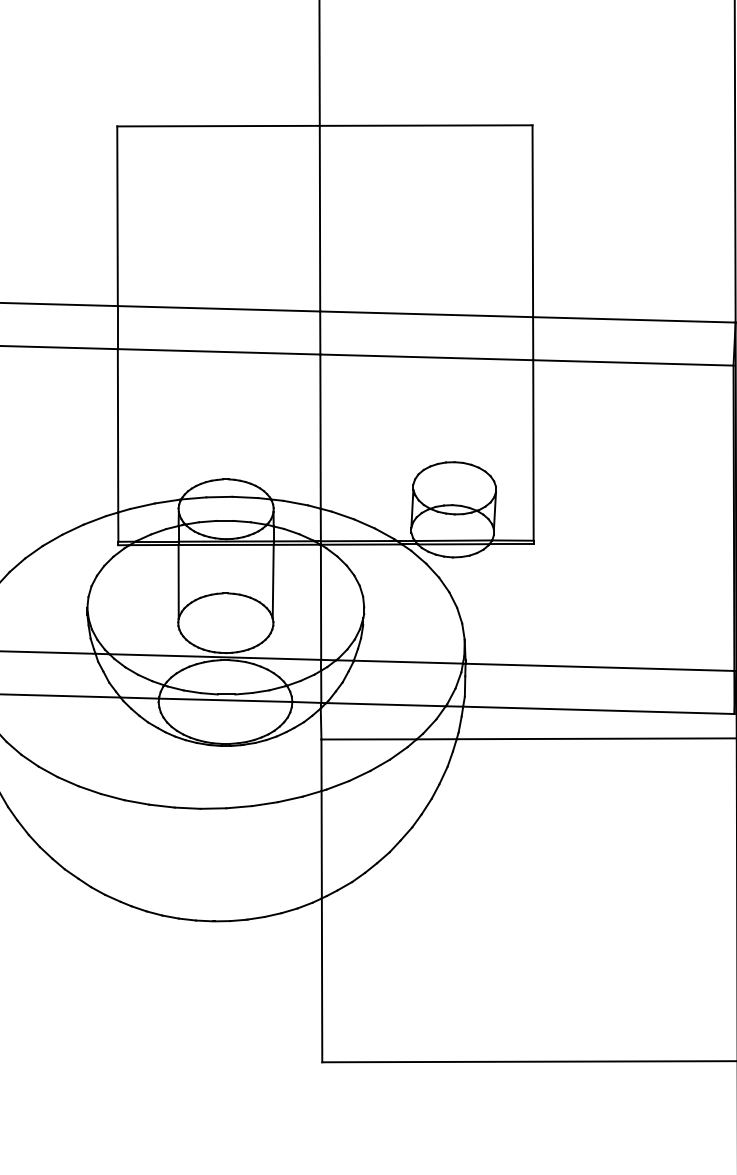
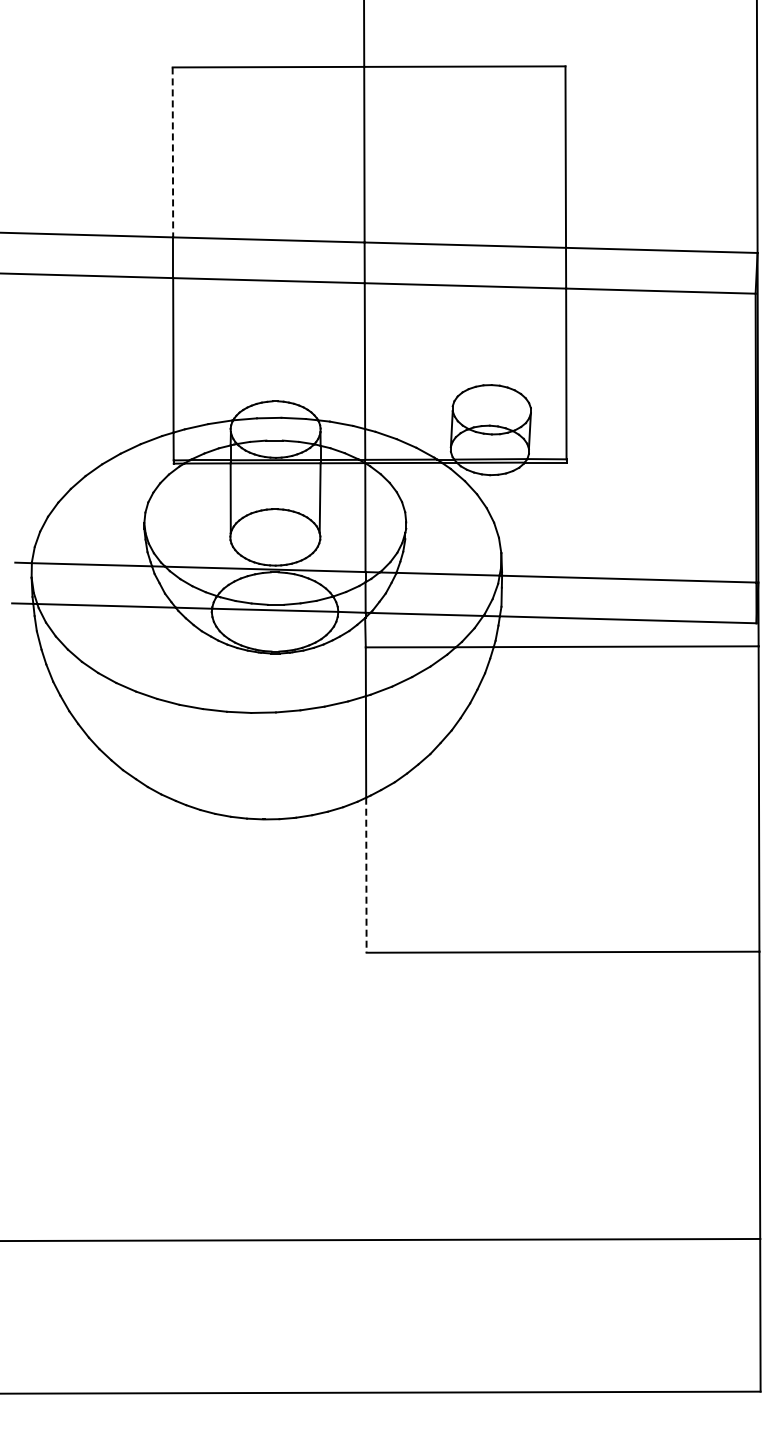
line: (117, 216) -> (172, 152), solid -> dashed
line: (322, 980) -> (366, 875), solid -> dashed

